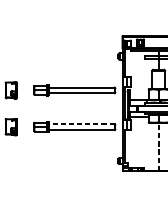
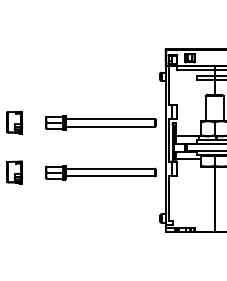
line: (81, 124) -> (110, 168), dashed -> solid
line: (158, 147) -> (214, 199), dashed -> solid

